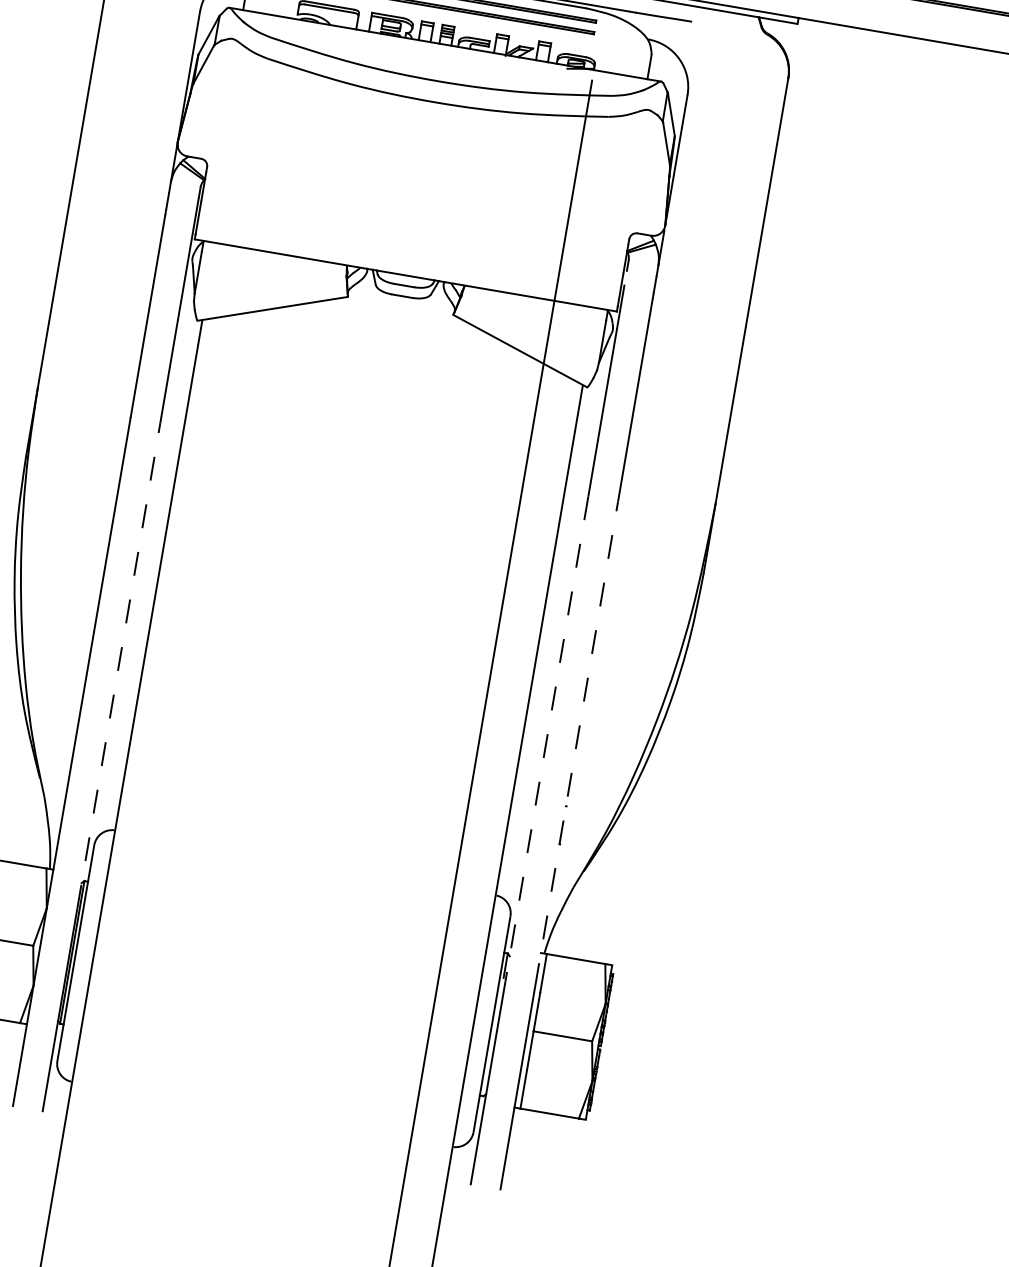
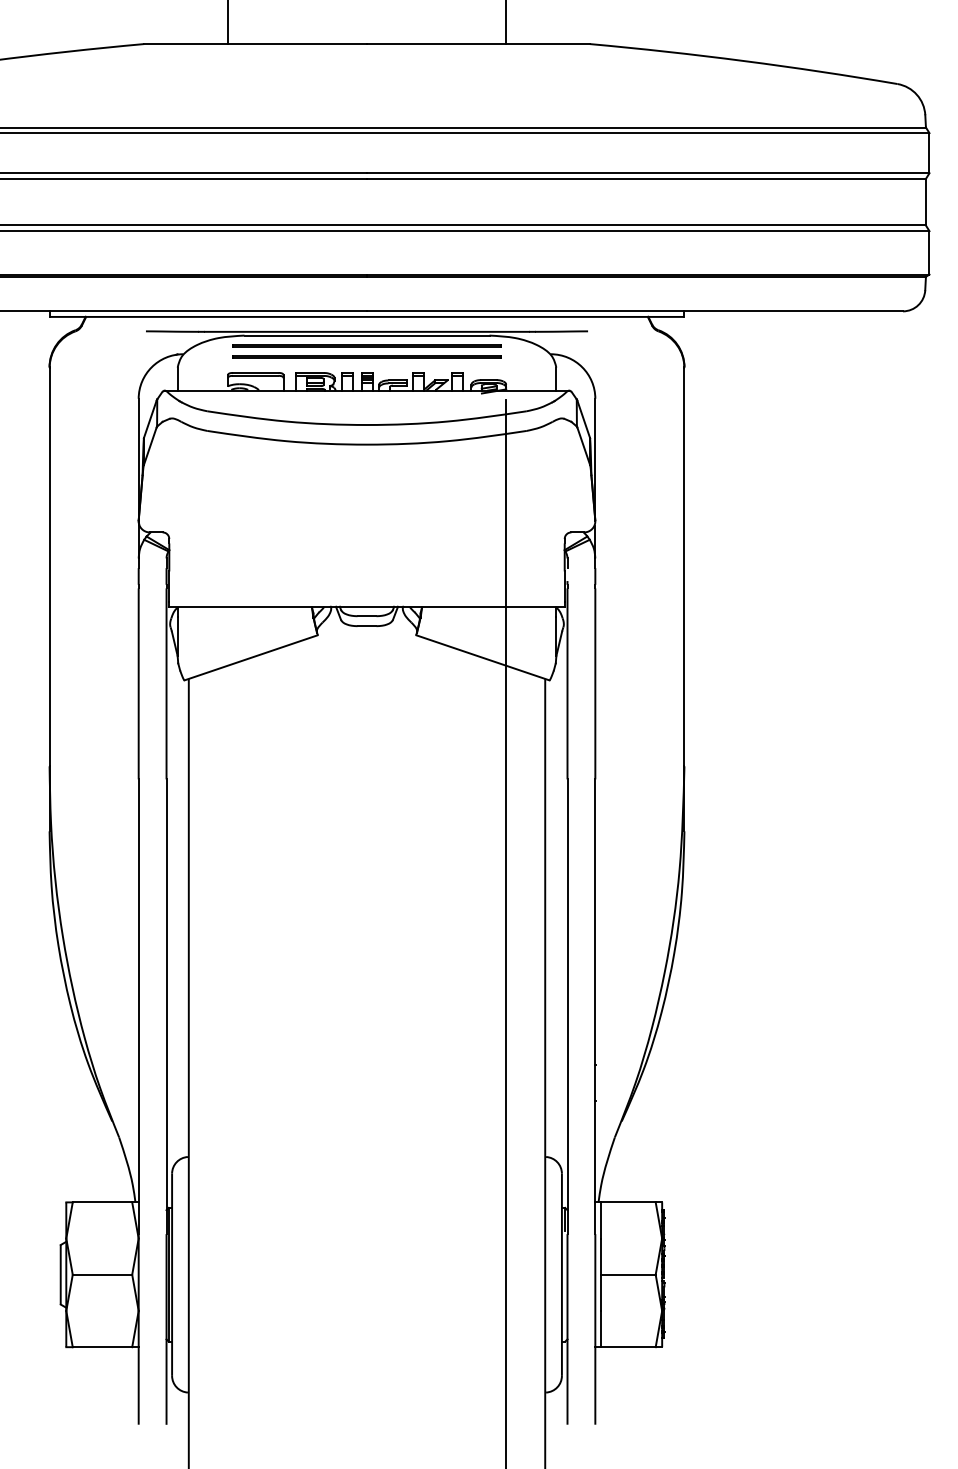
line: (118, 665) -> (166, 1006), dashed -> solid
line: (546, 739) -> (567, 1007), dashed -> solid
line: (576, 743) -> (595, 1006), dashed -> solid

